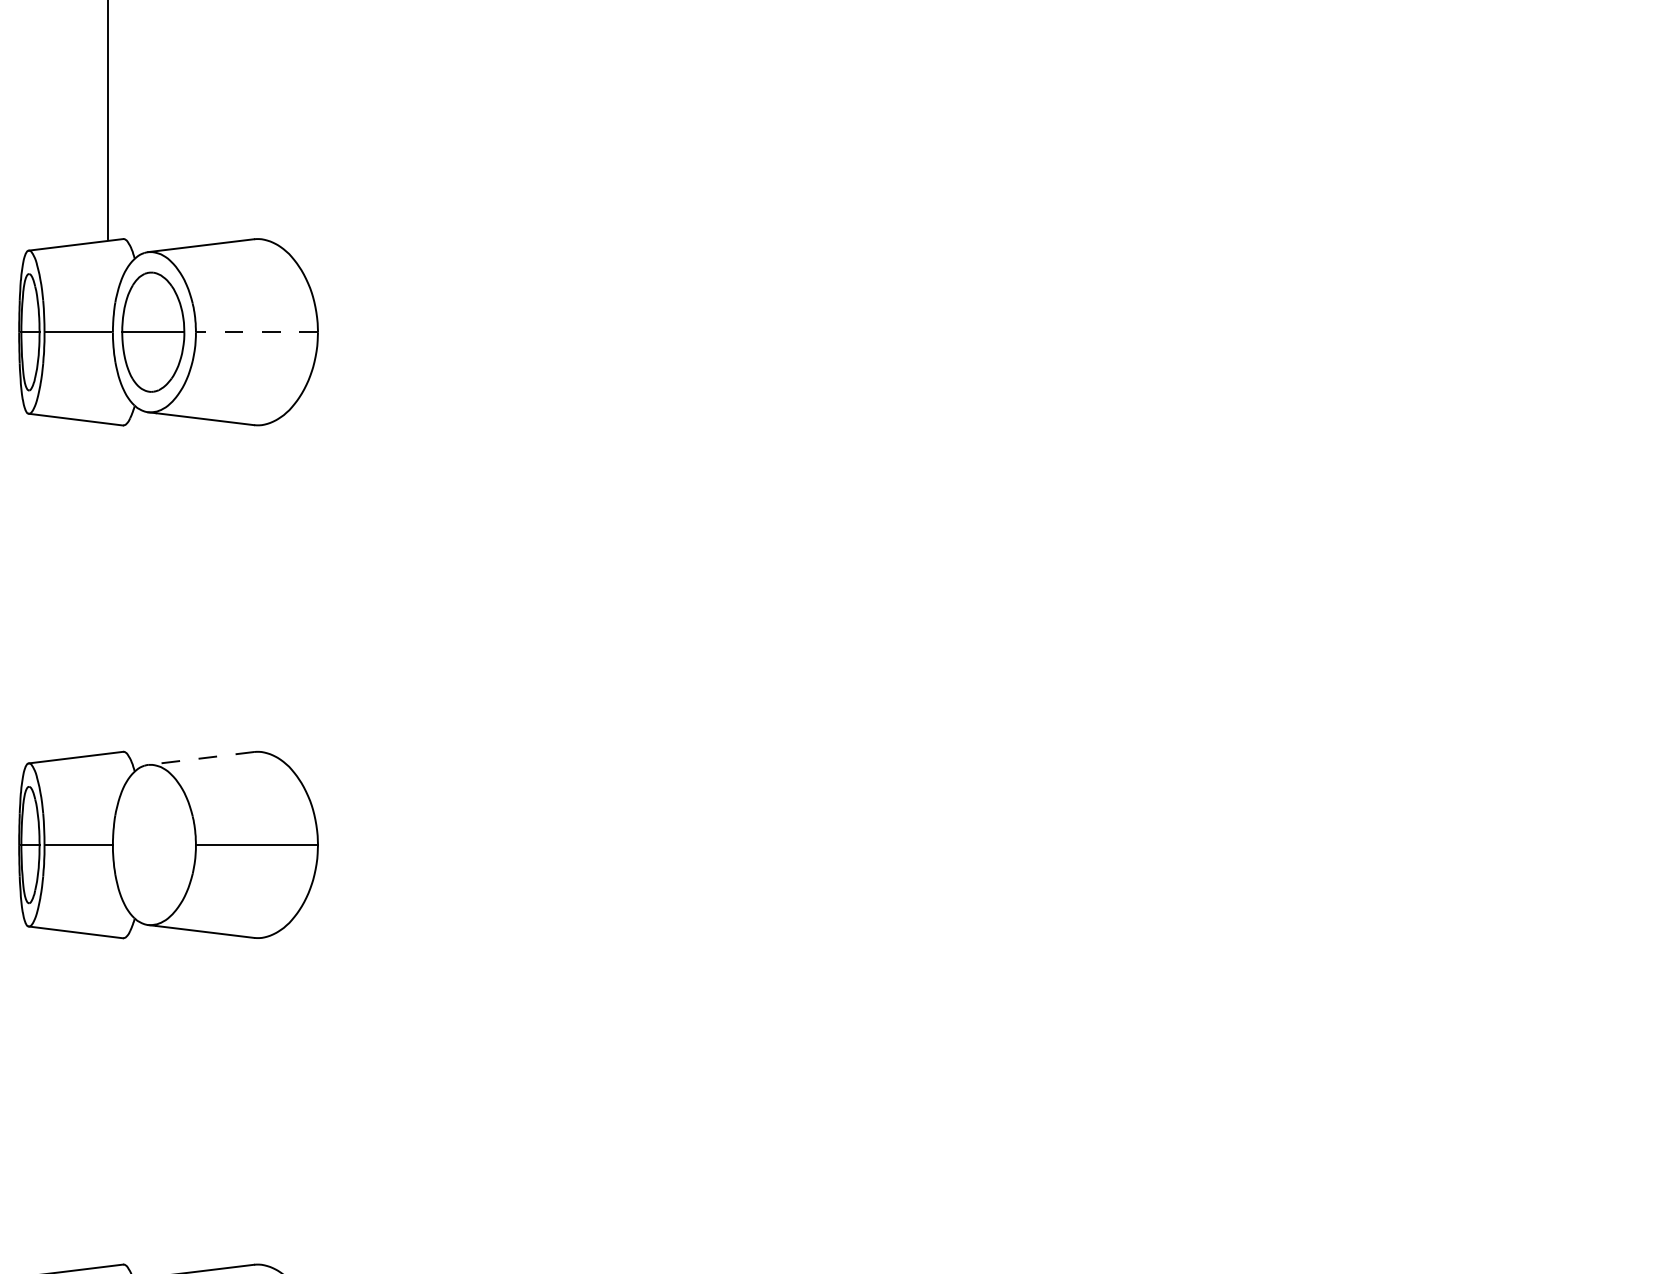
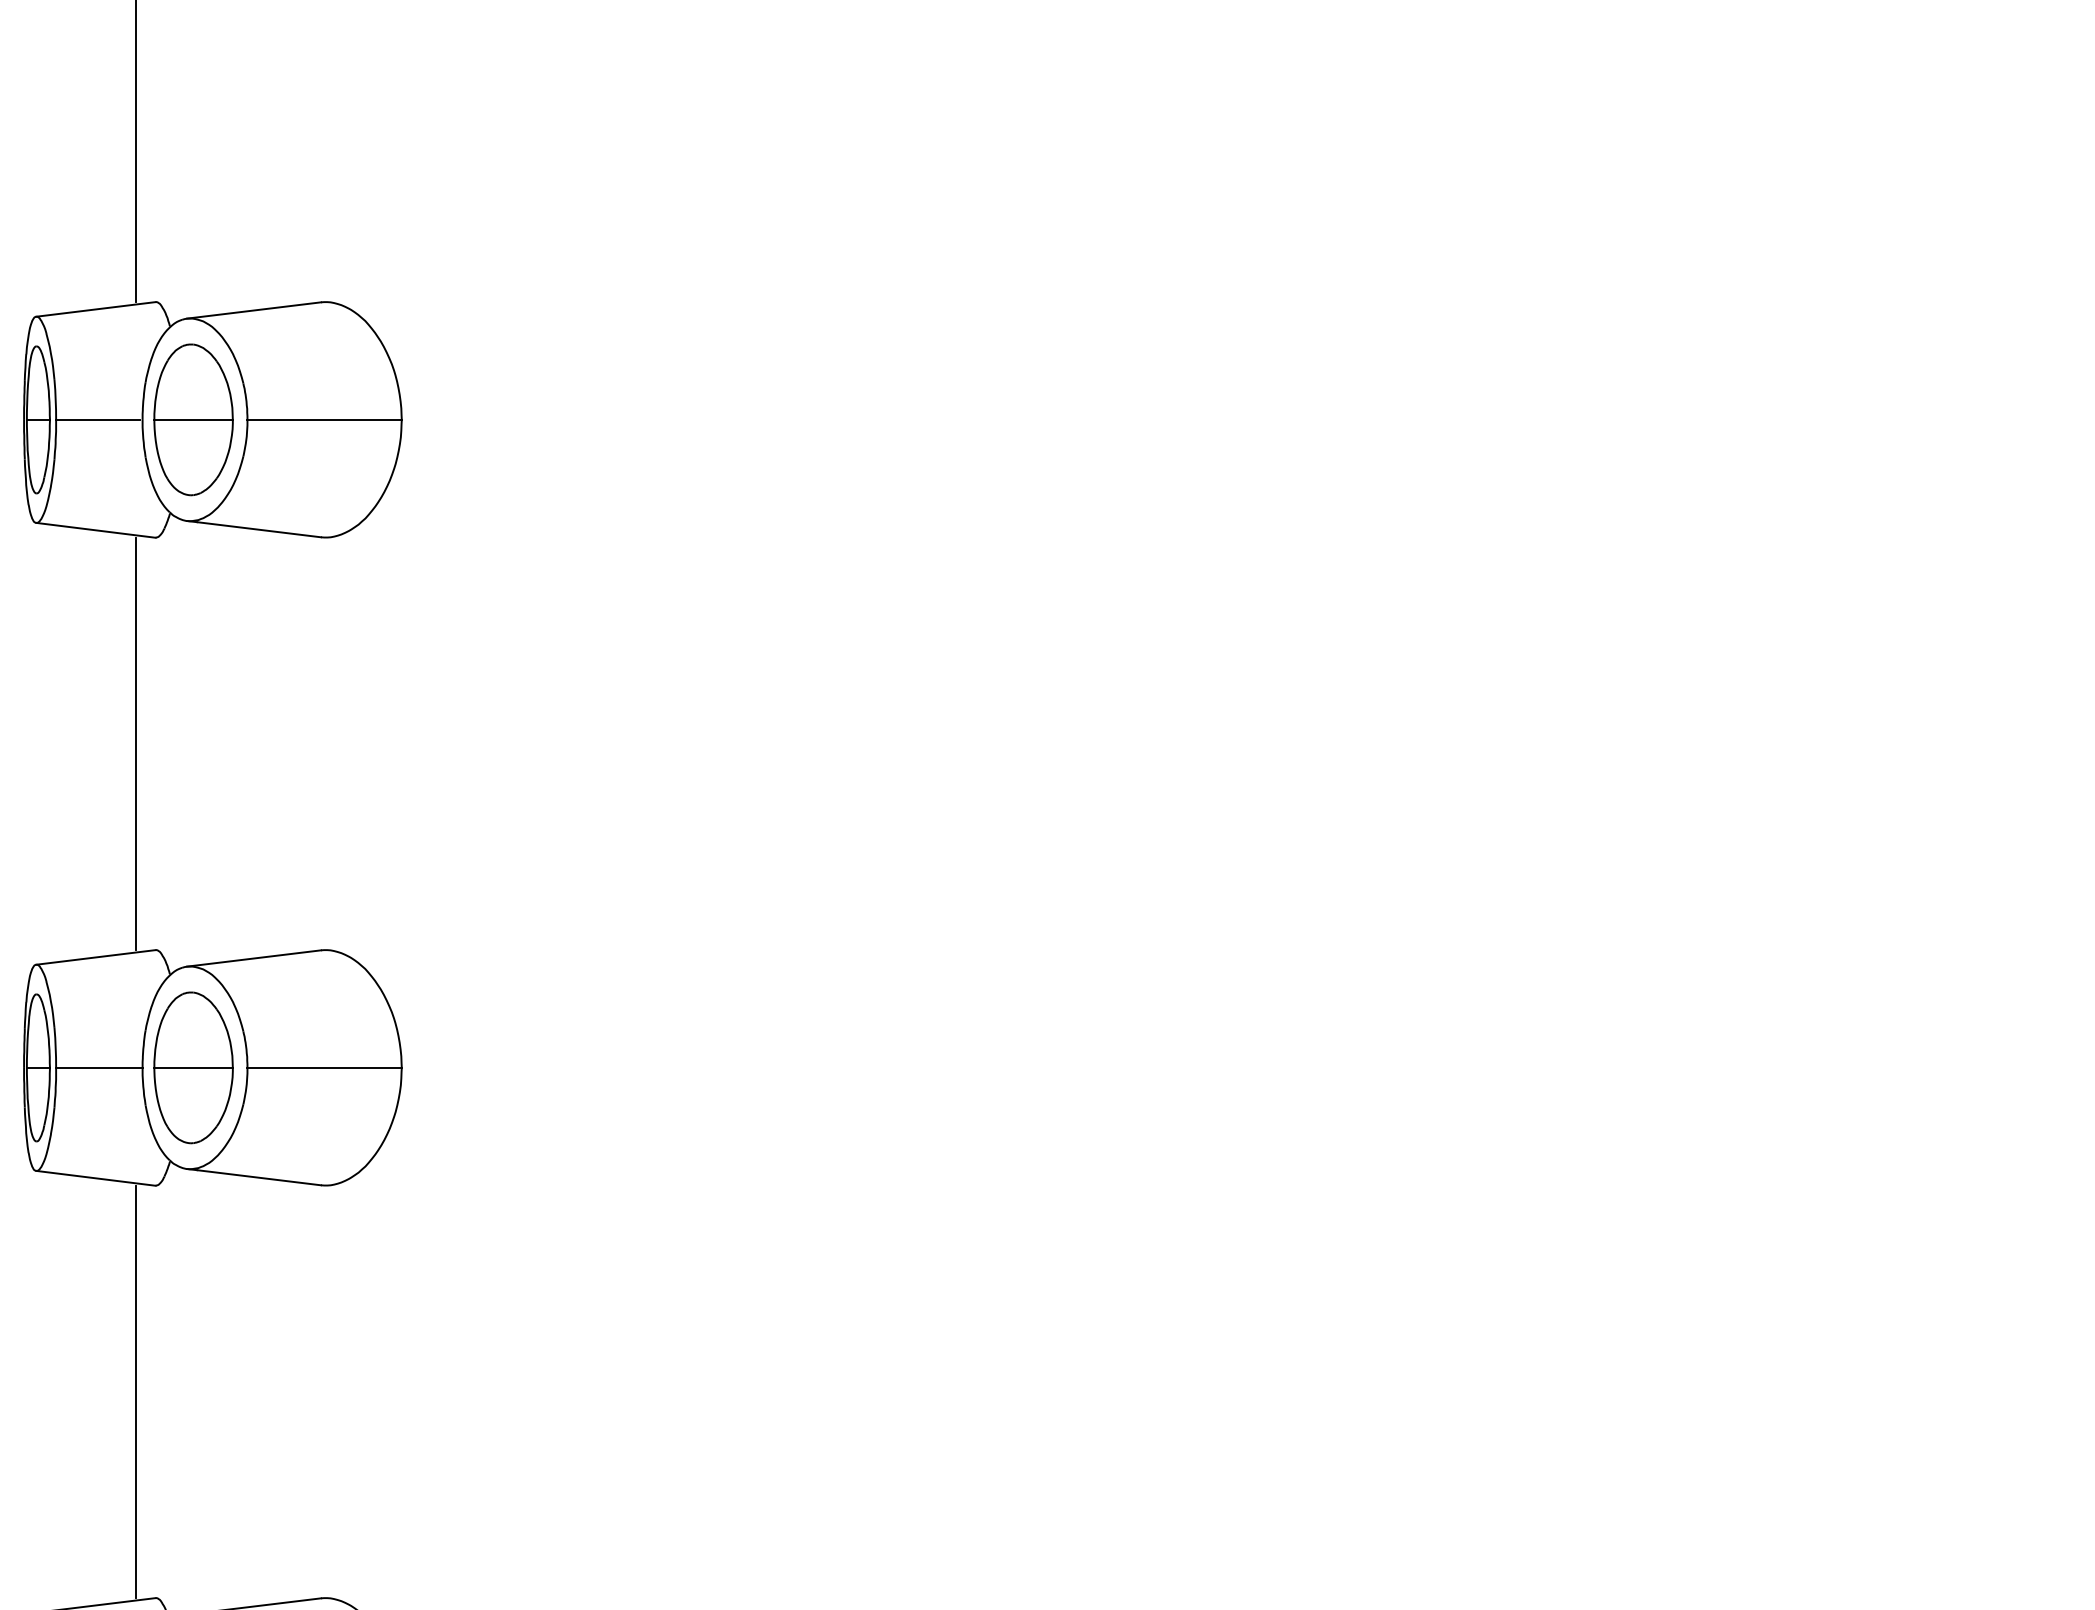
line: (256, 331) -> (324, 419), dashed -> solid
line: (108, 588) -> (136, 743), added
line: (200, 758) -> (253, 958), dashed -> solid
part: (153, 844) -> (193, 1067), added
line: (108, 1101) -> (136, 1391), added

